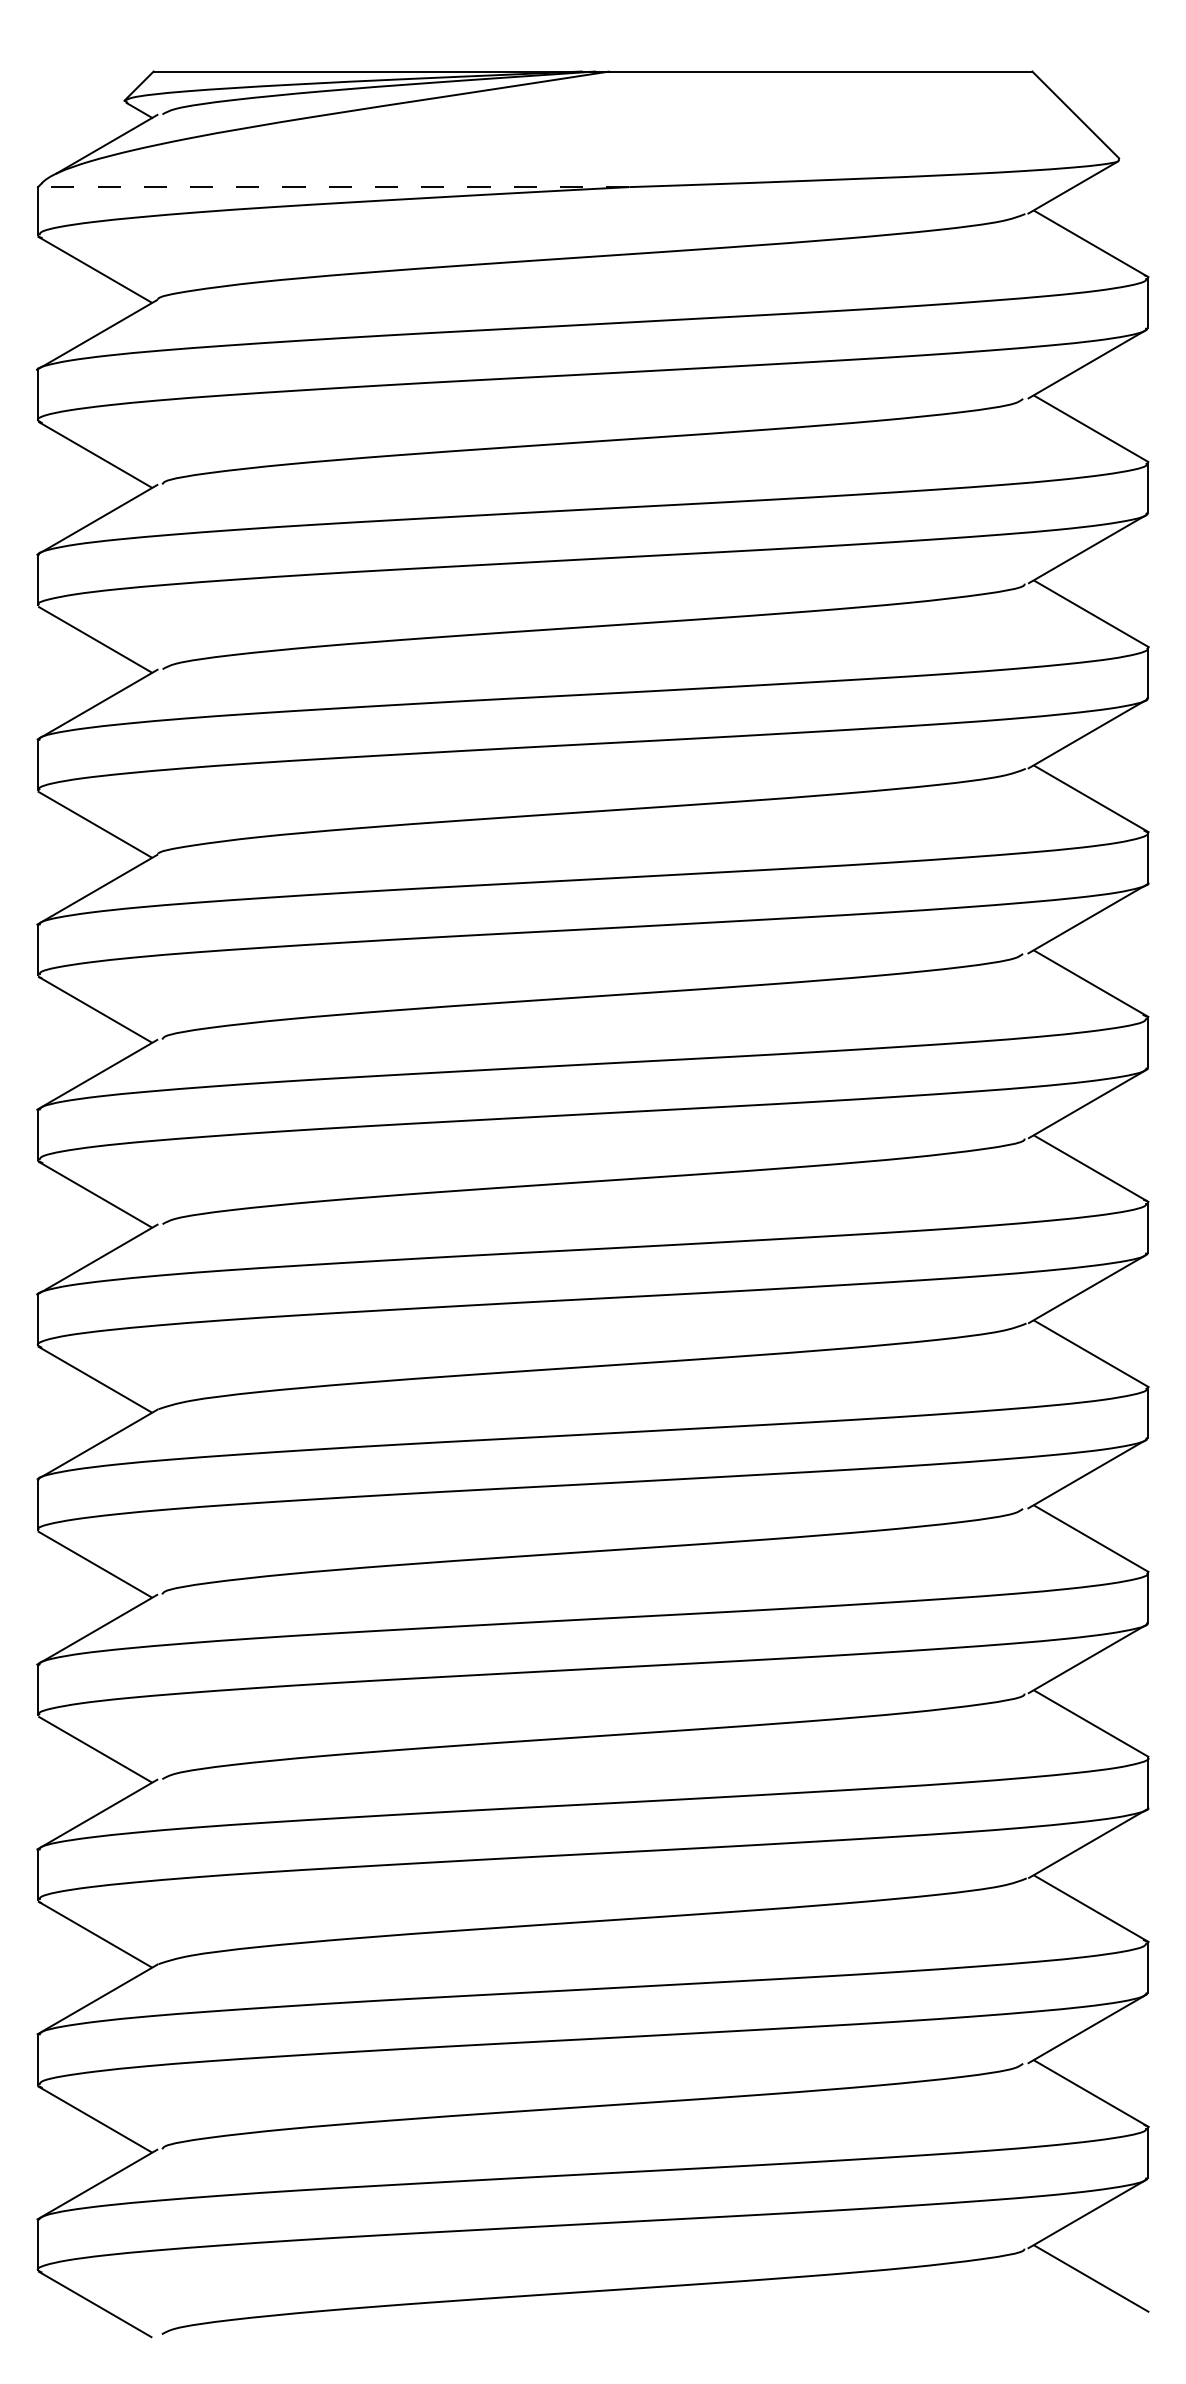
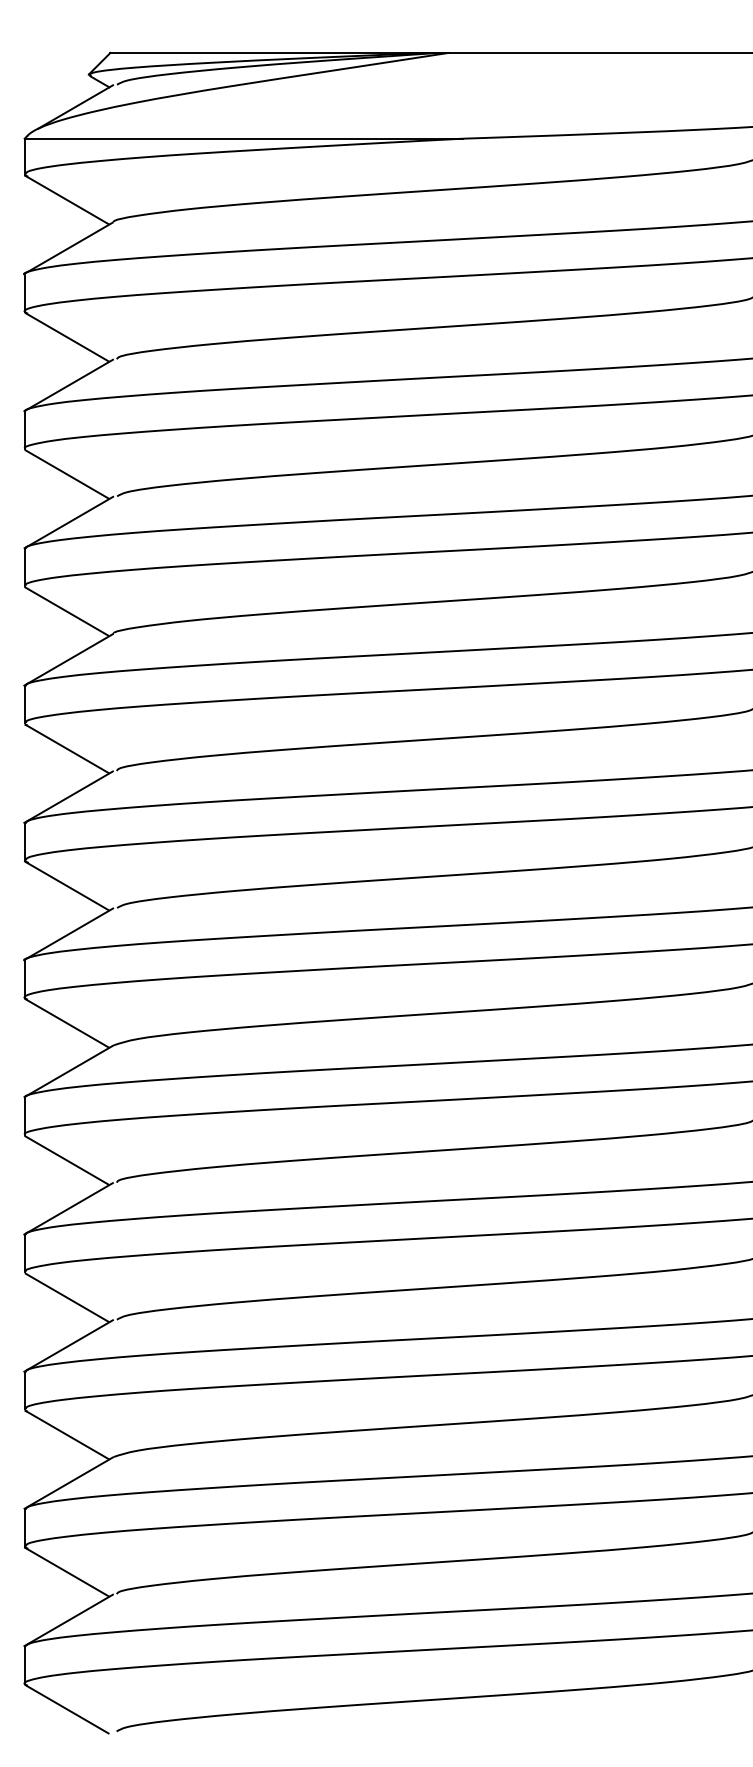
line: (333, 187) -> (243, 138), dashed -> solid

